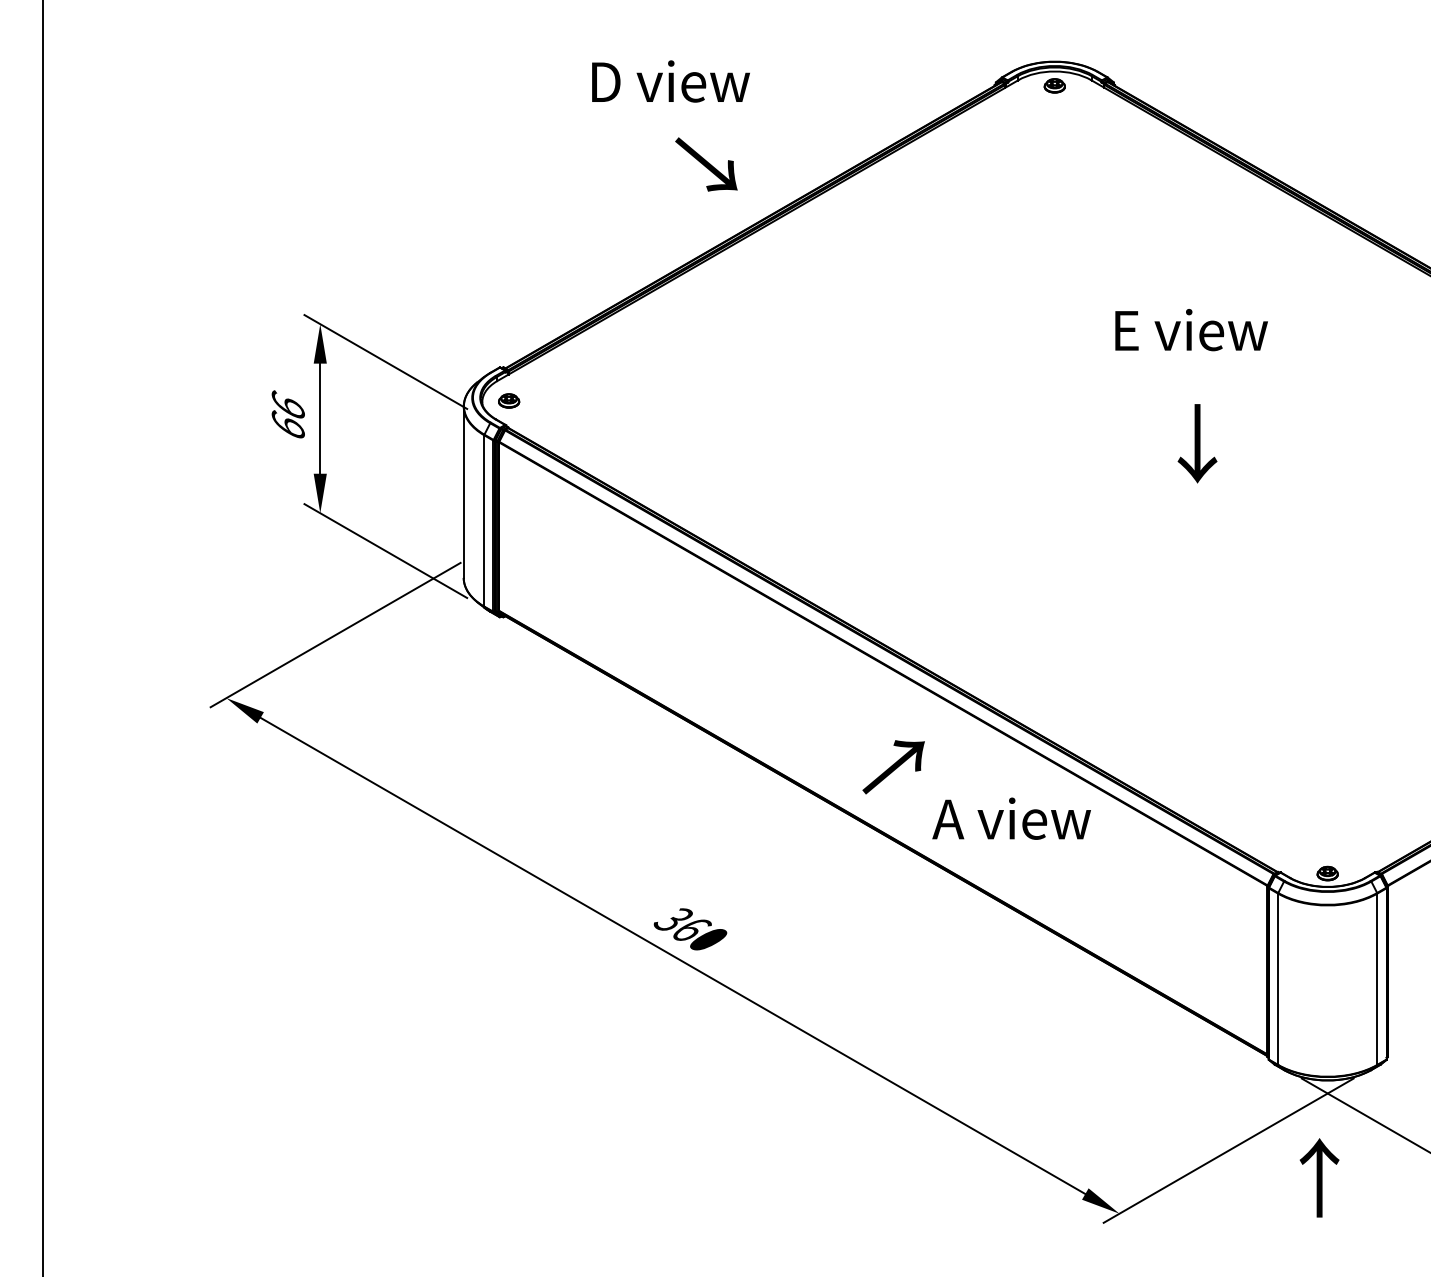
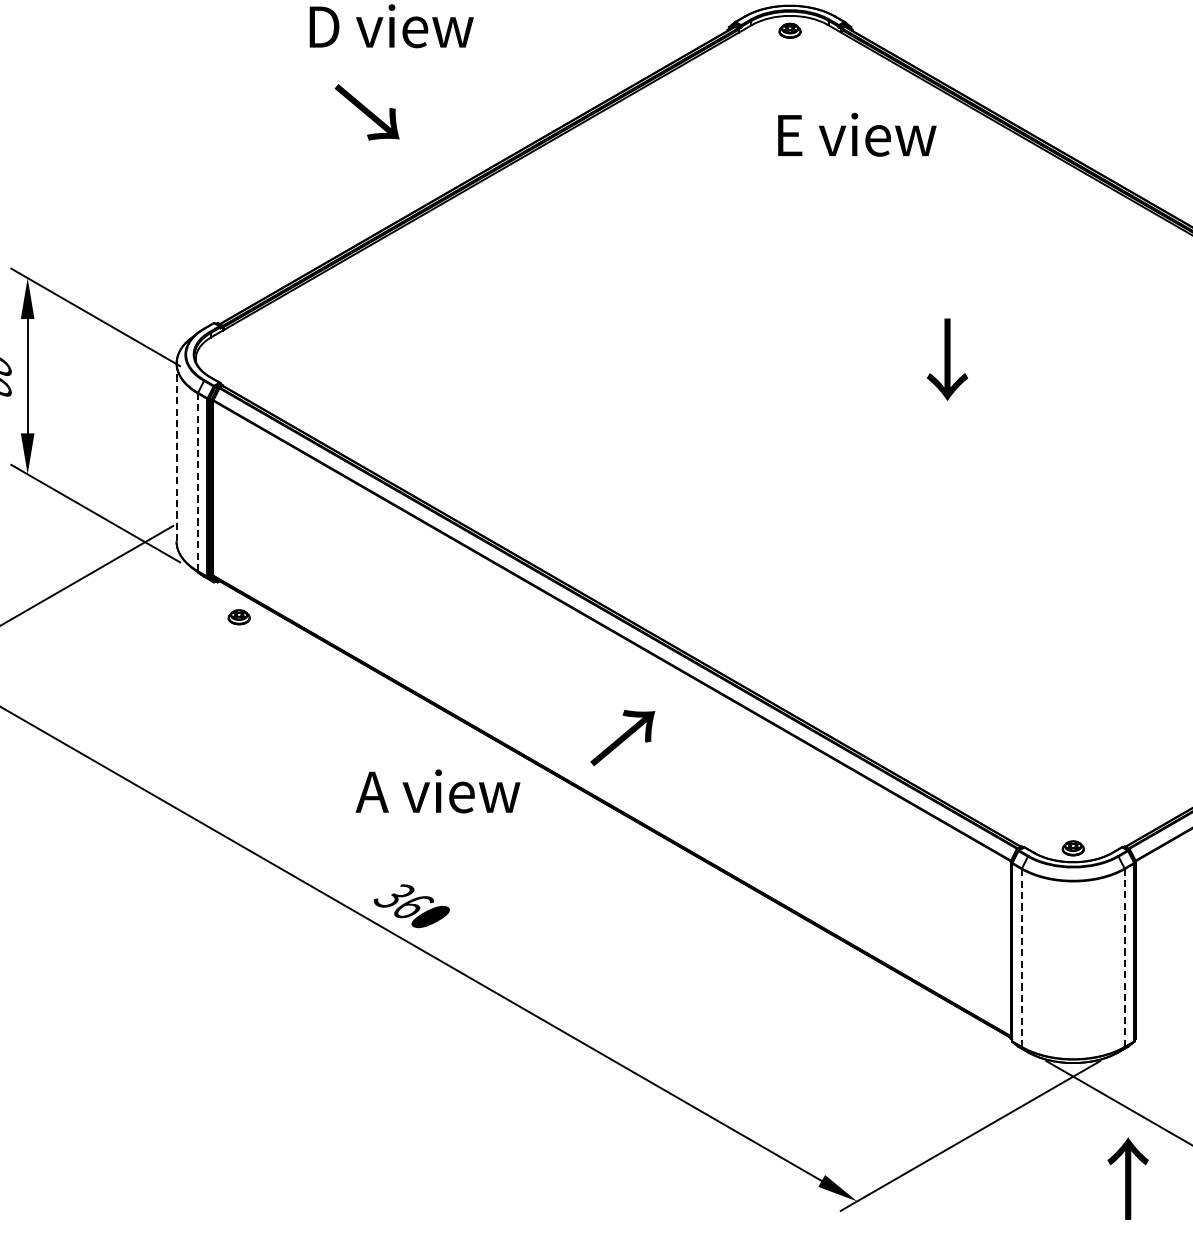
text: (706, 164) -> (367, 112), moved
text: (1191, 330) -> (857, 135), moved
part: (509, 400) -> (239, 616), moved
text: (1197, 443) -> (947, 359), moved
line: (463, 492) -> (176, 452), solid -> dashed
line: (484, 520) -> (198, 481), solid -> dashed
text: (1011, 818) -> (437, 791), moved
line: (1278, 979) -> (1022, 958), solid -> dashed
line: (1377, 979) -> (1124, 958), solid -> dashed
text: (1319, 1177) -> (1128, 1178), moved

